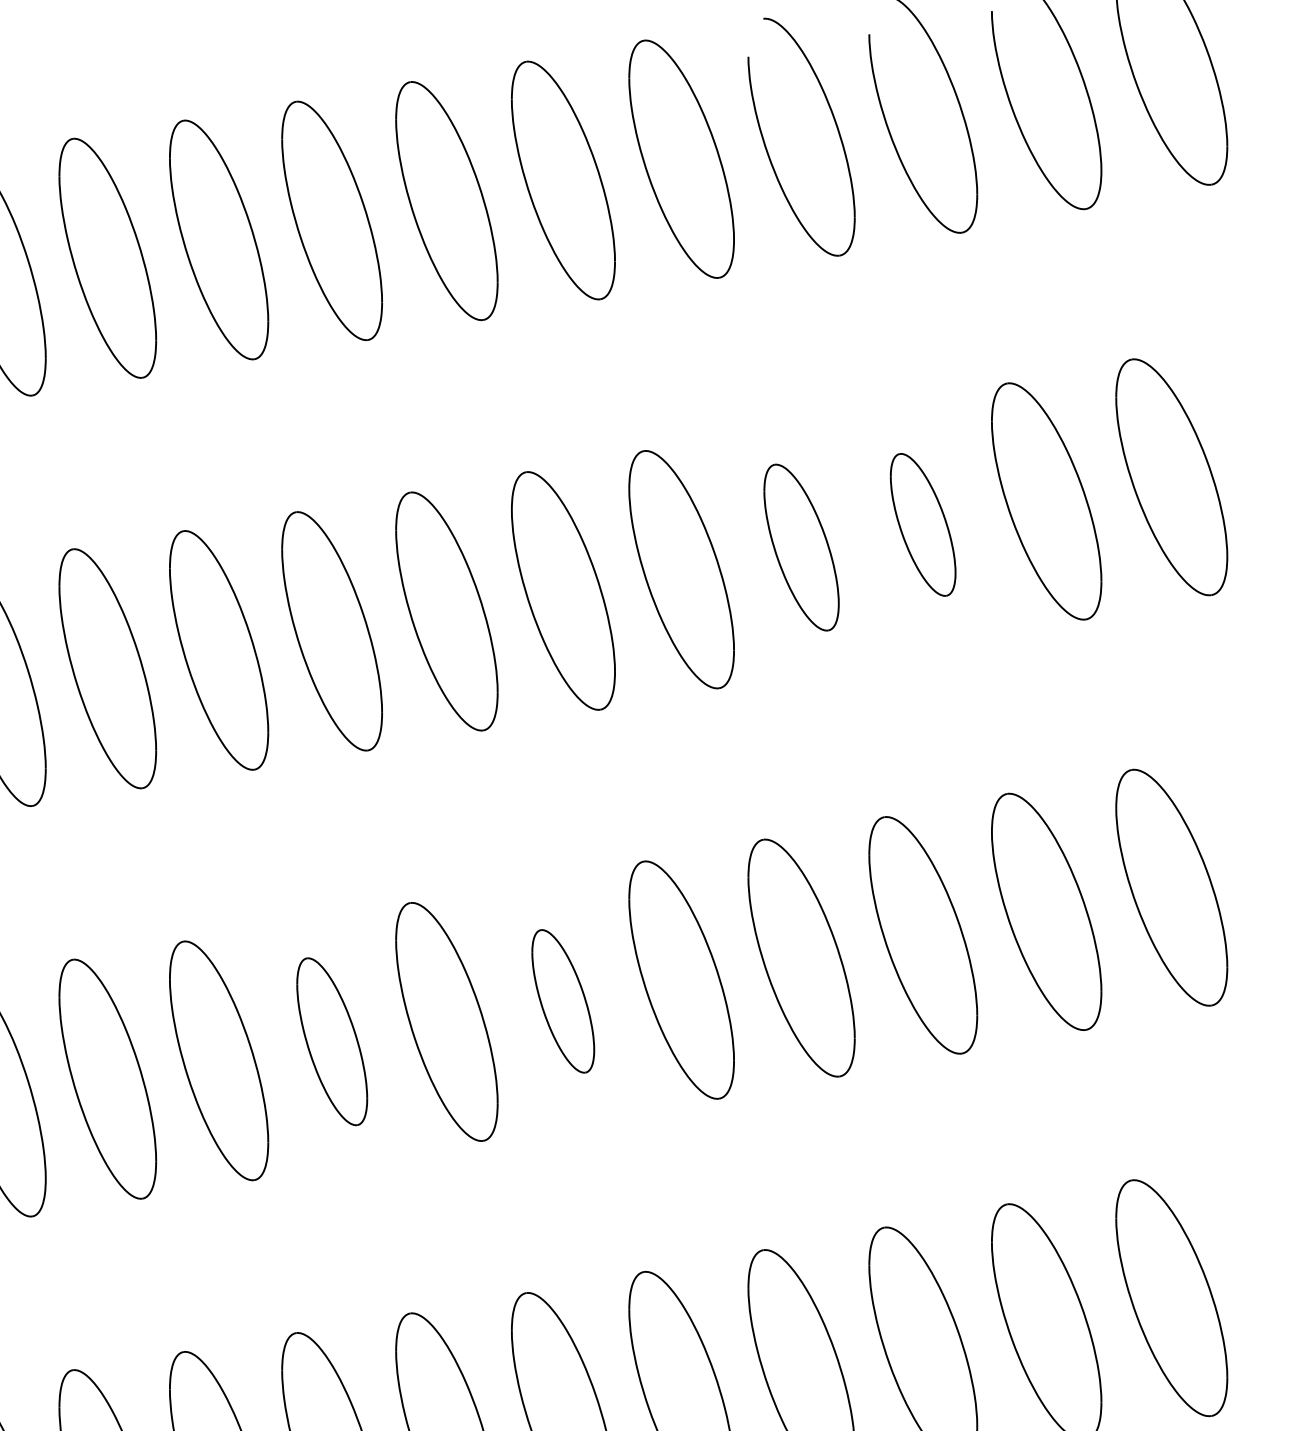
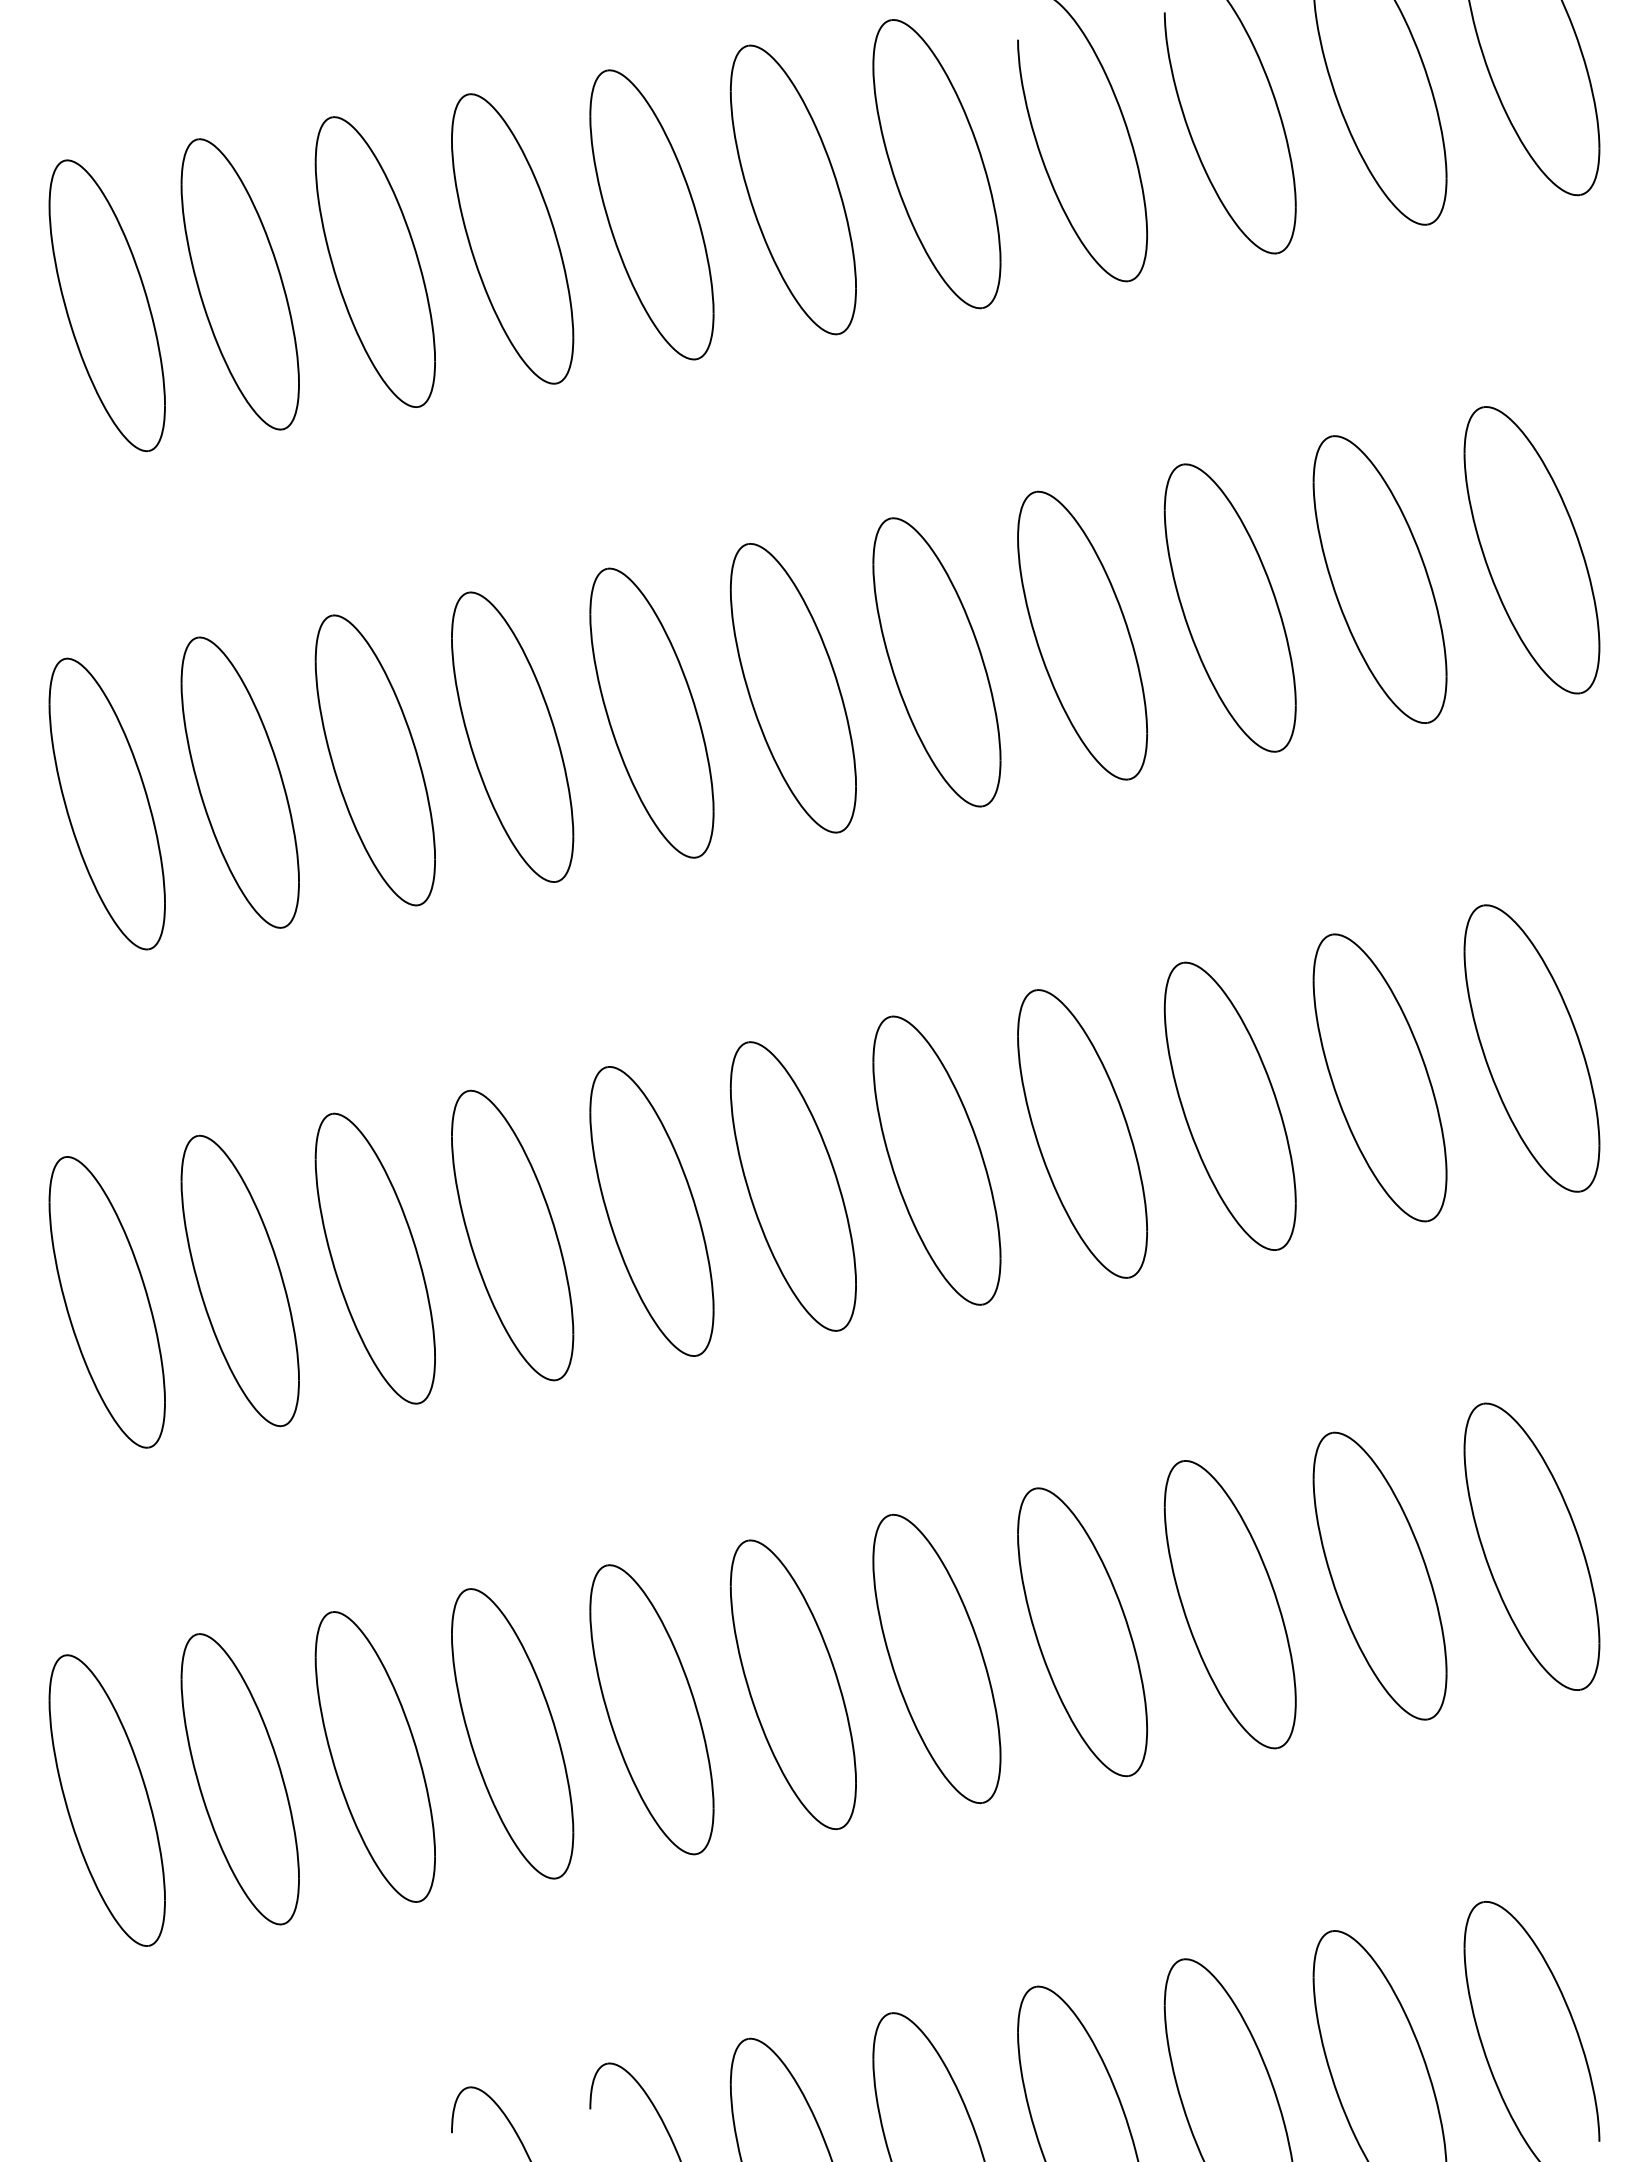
part: (922, 524) -> (1229, 607), size x1.67
part: (801, 547) -> (1082, 635), size x1.43
part: (562, 1001) -> (792, 1186), size x1.67
part: (332, 1041) -> (512, 1235), size x1.43

